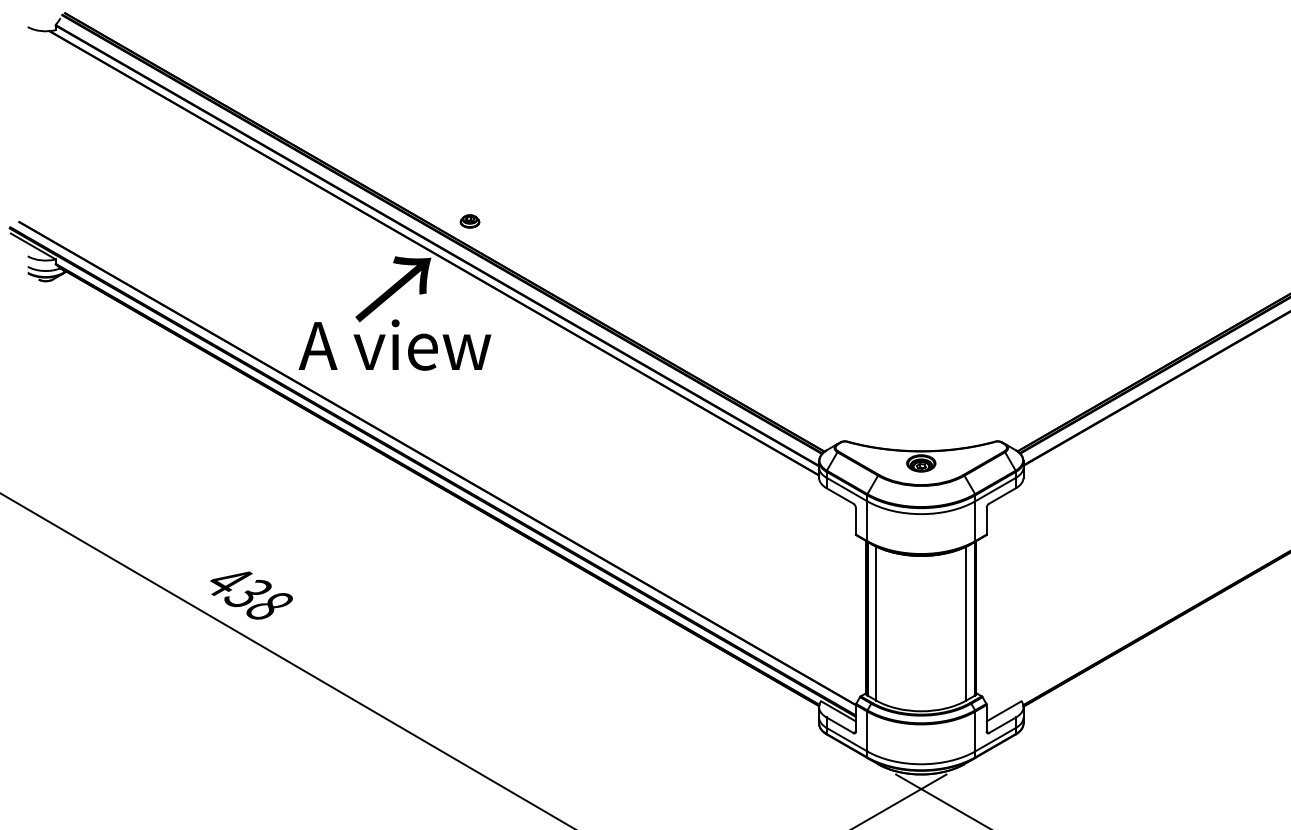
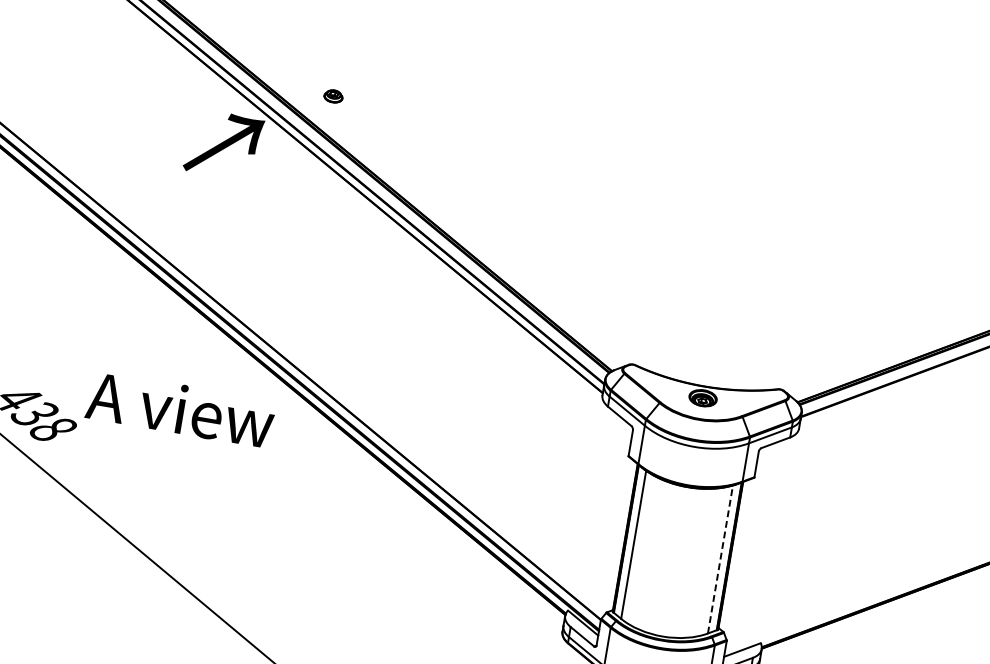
part: (469, 221) -> (333, 96), moved
text: (394, 344) -> (180, 408), moved
line: (966, 623) -> (720, 559), solid -> dashed

